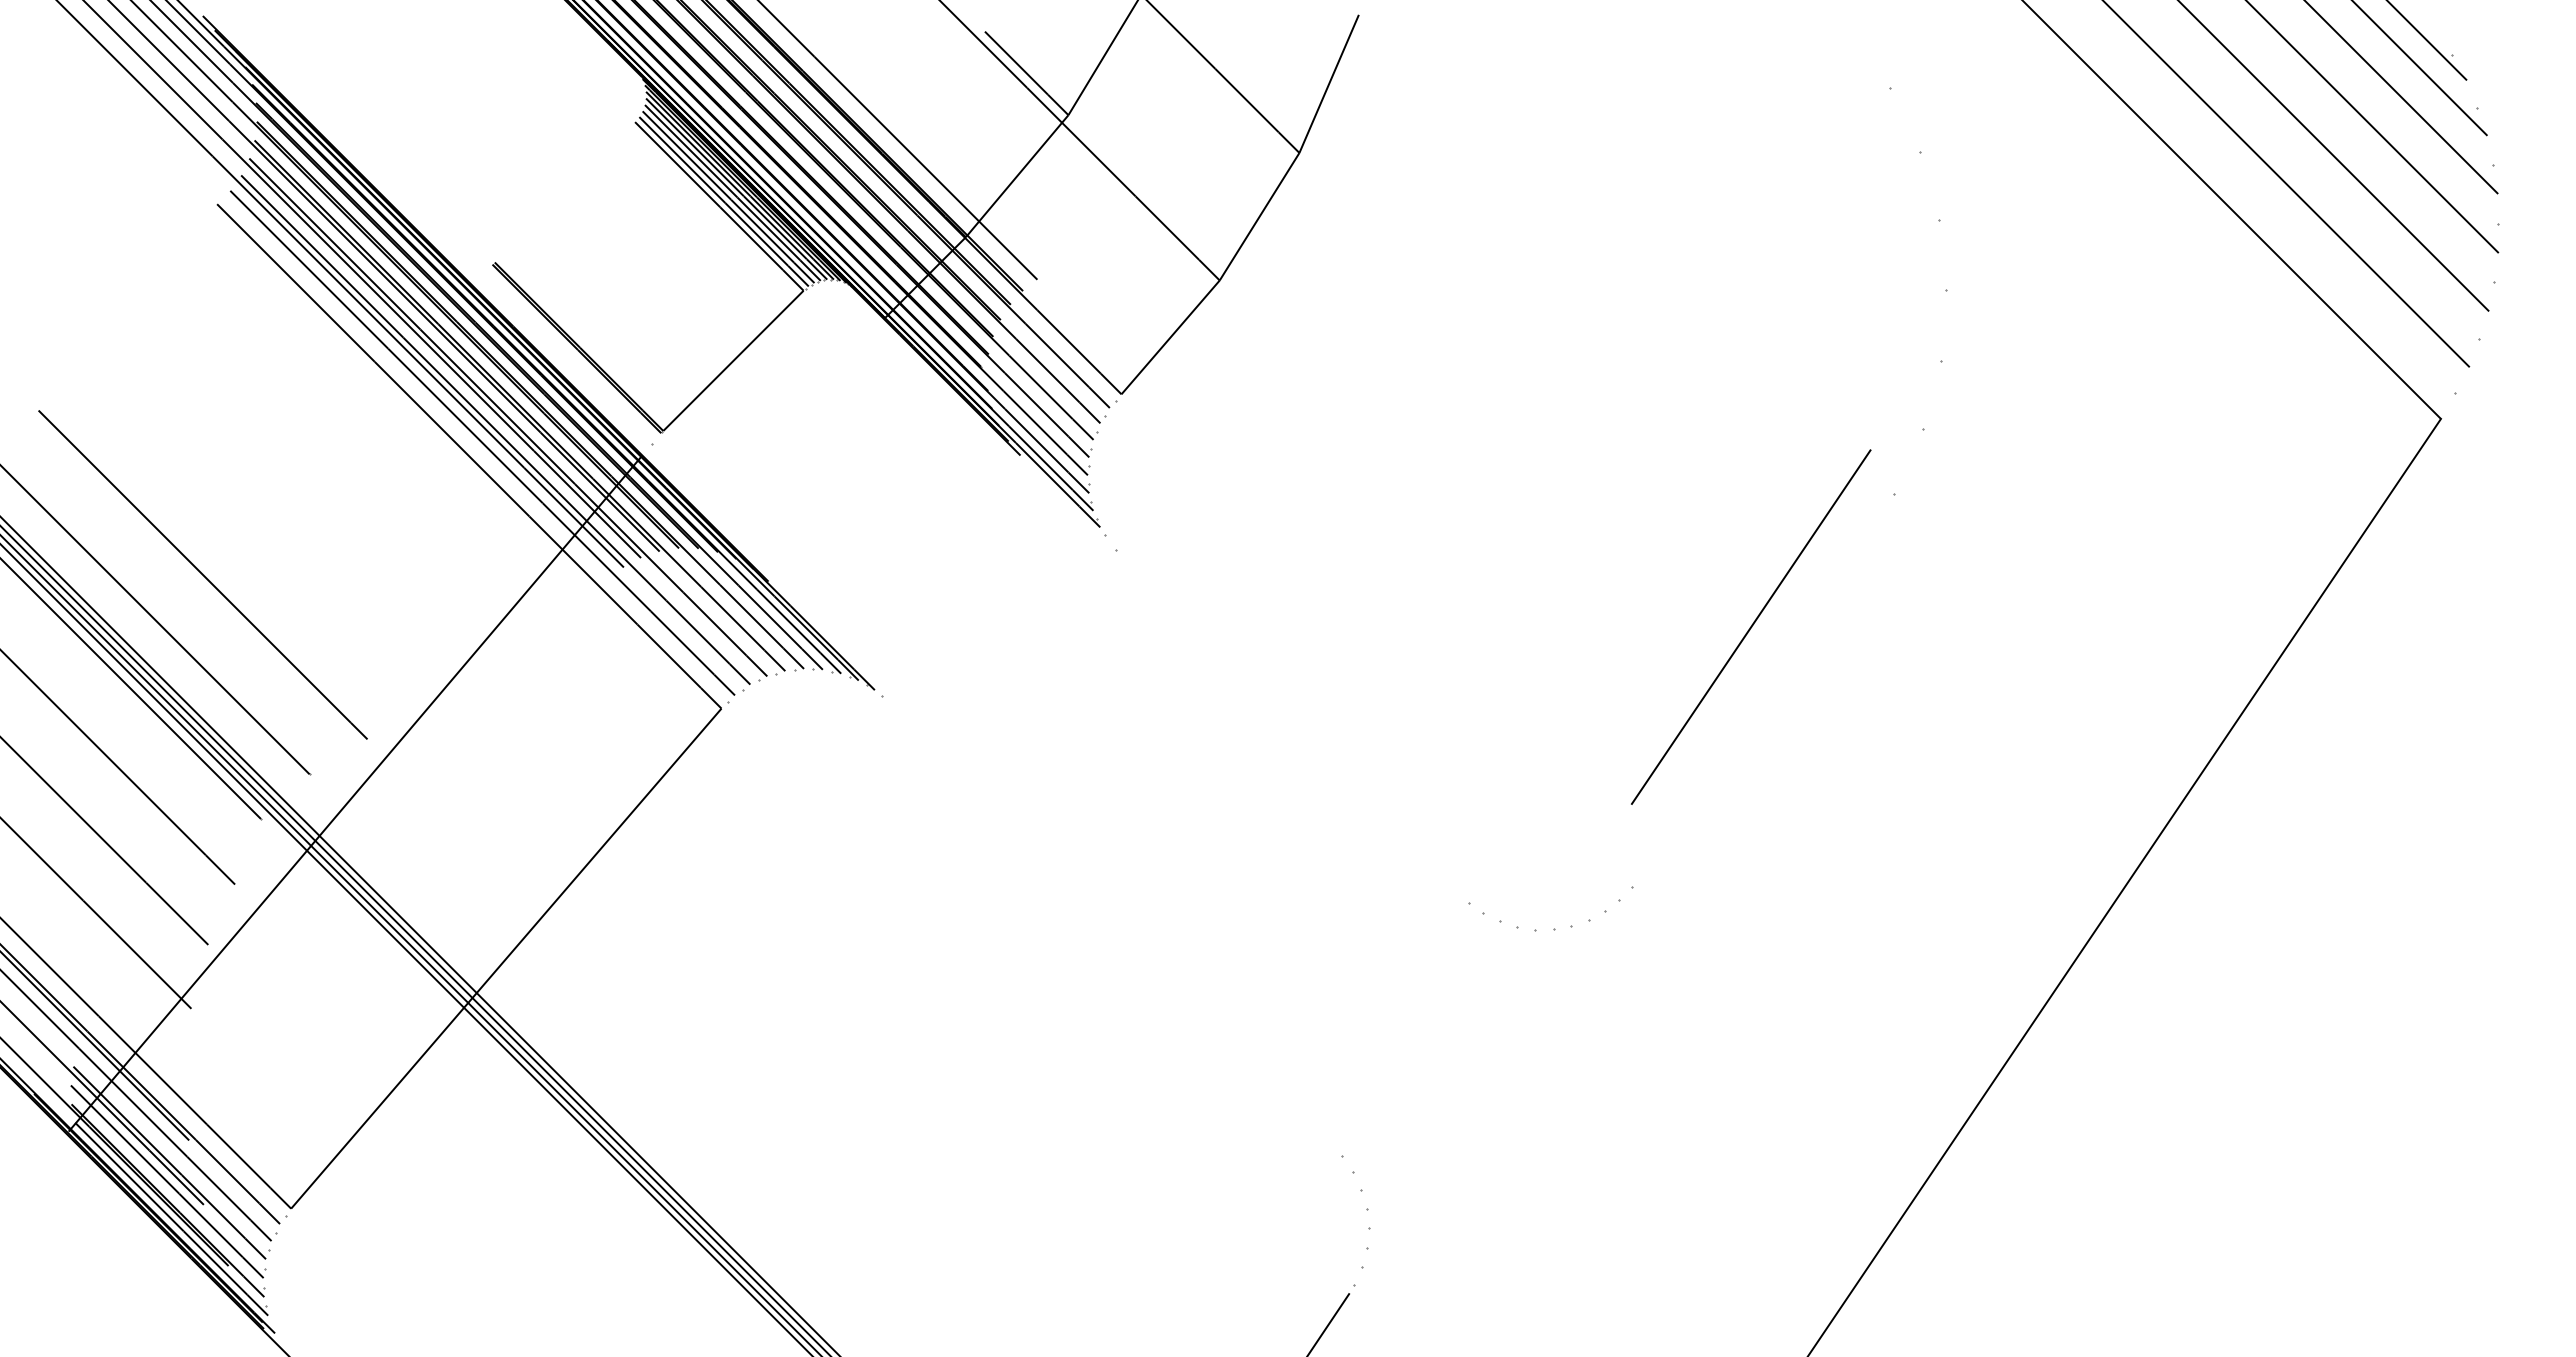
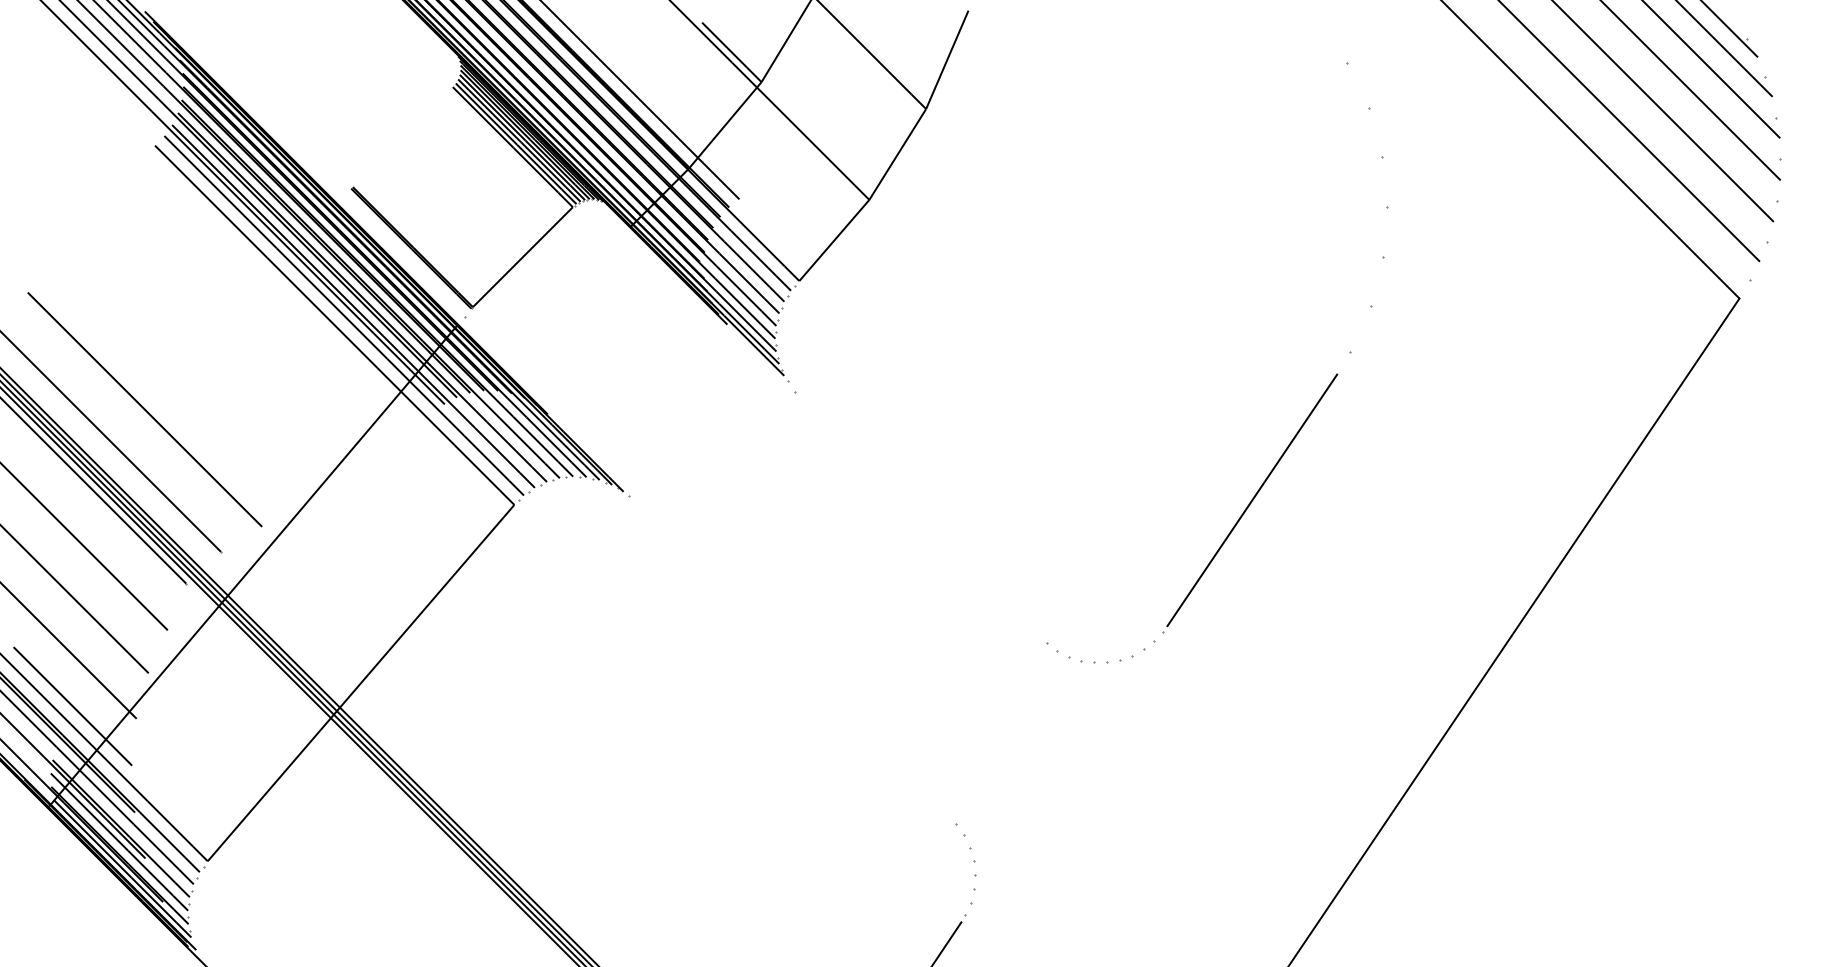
line: (1751, 626) -> (1252, 499), moved
line: (101, 991) -> (72, 706), added

